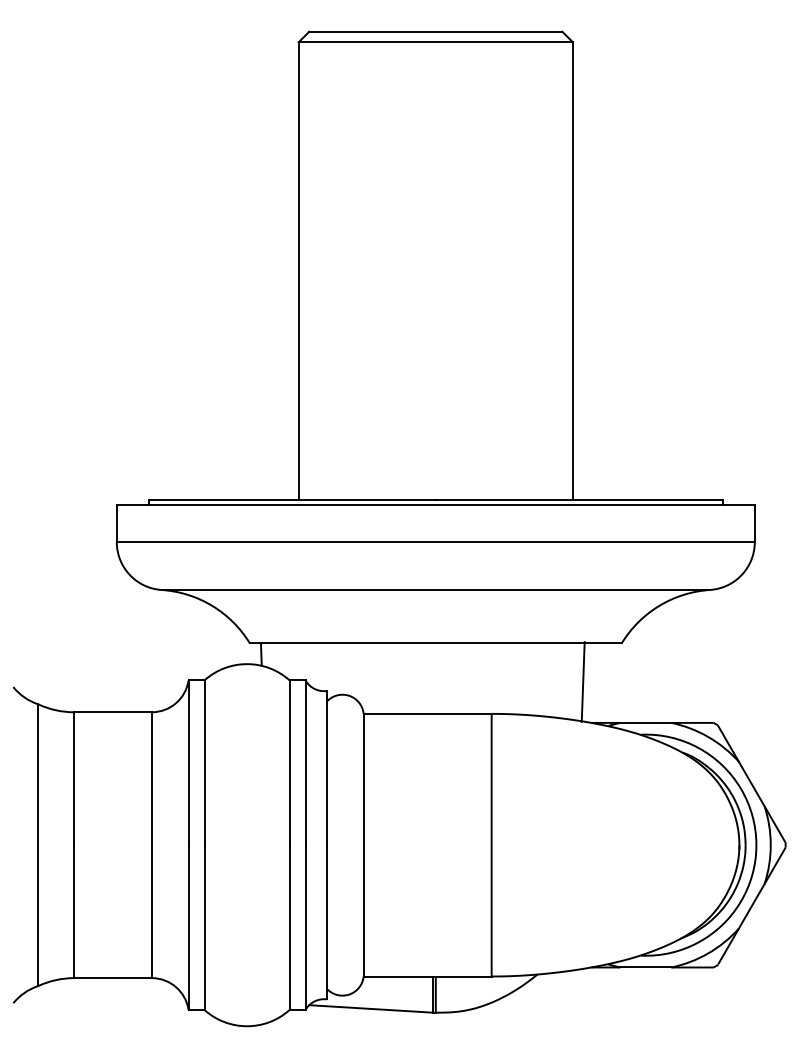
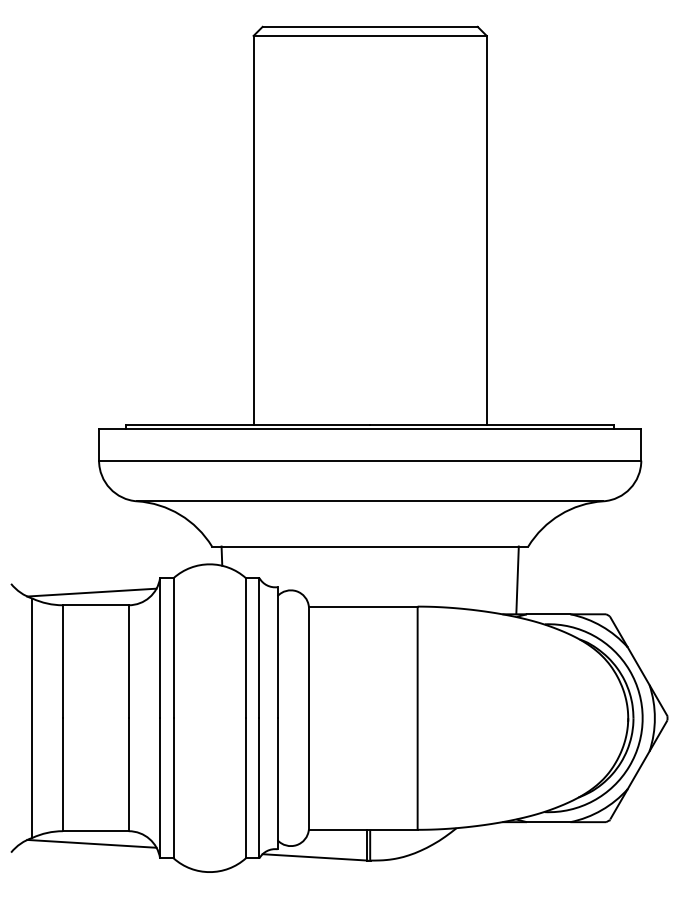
line: (582, 681) -> (516, 579), moved
line: (108, 697) -> (92, 592), added
line: (108, 992) -> (92, 843), added

